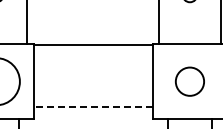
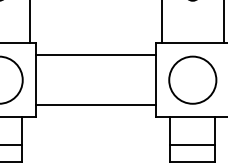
line: (92, 45) -> (95, 55), moved
circle: (189, 81) -> (192, 79), size x1.67
line: (93, 107) -> (96, 105), dashed -> solid

